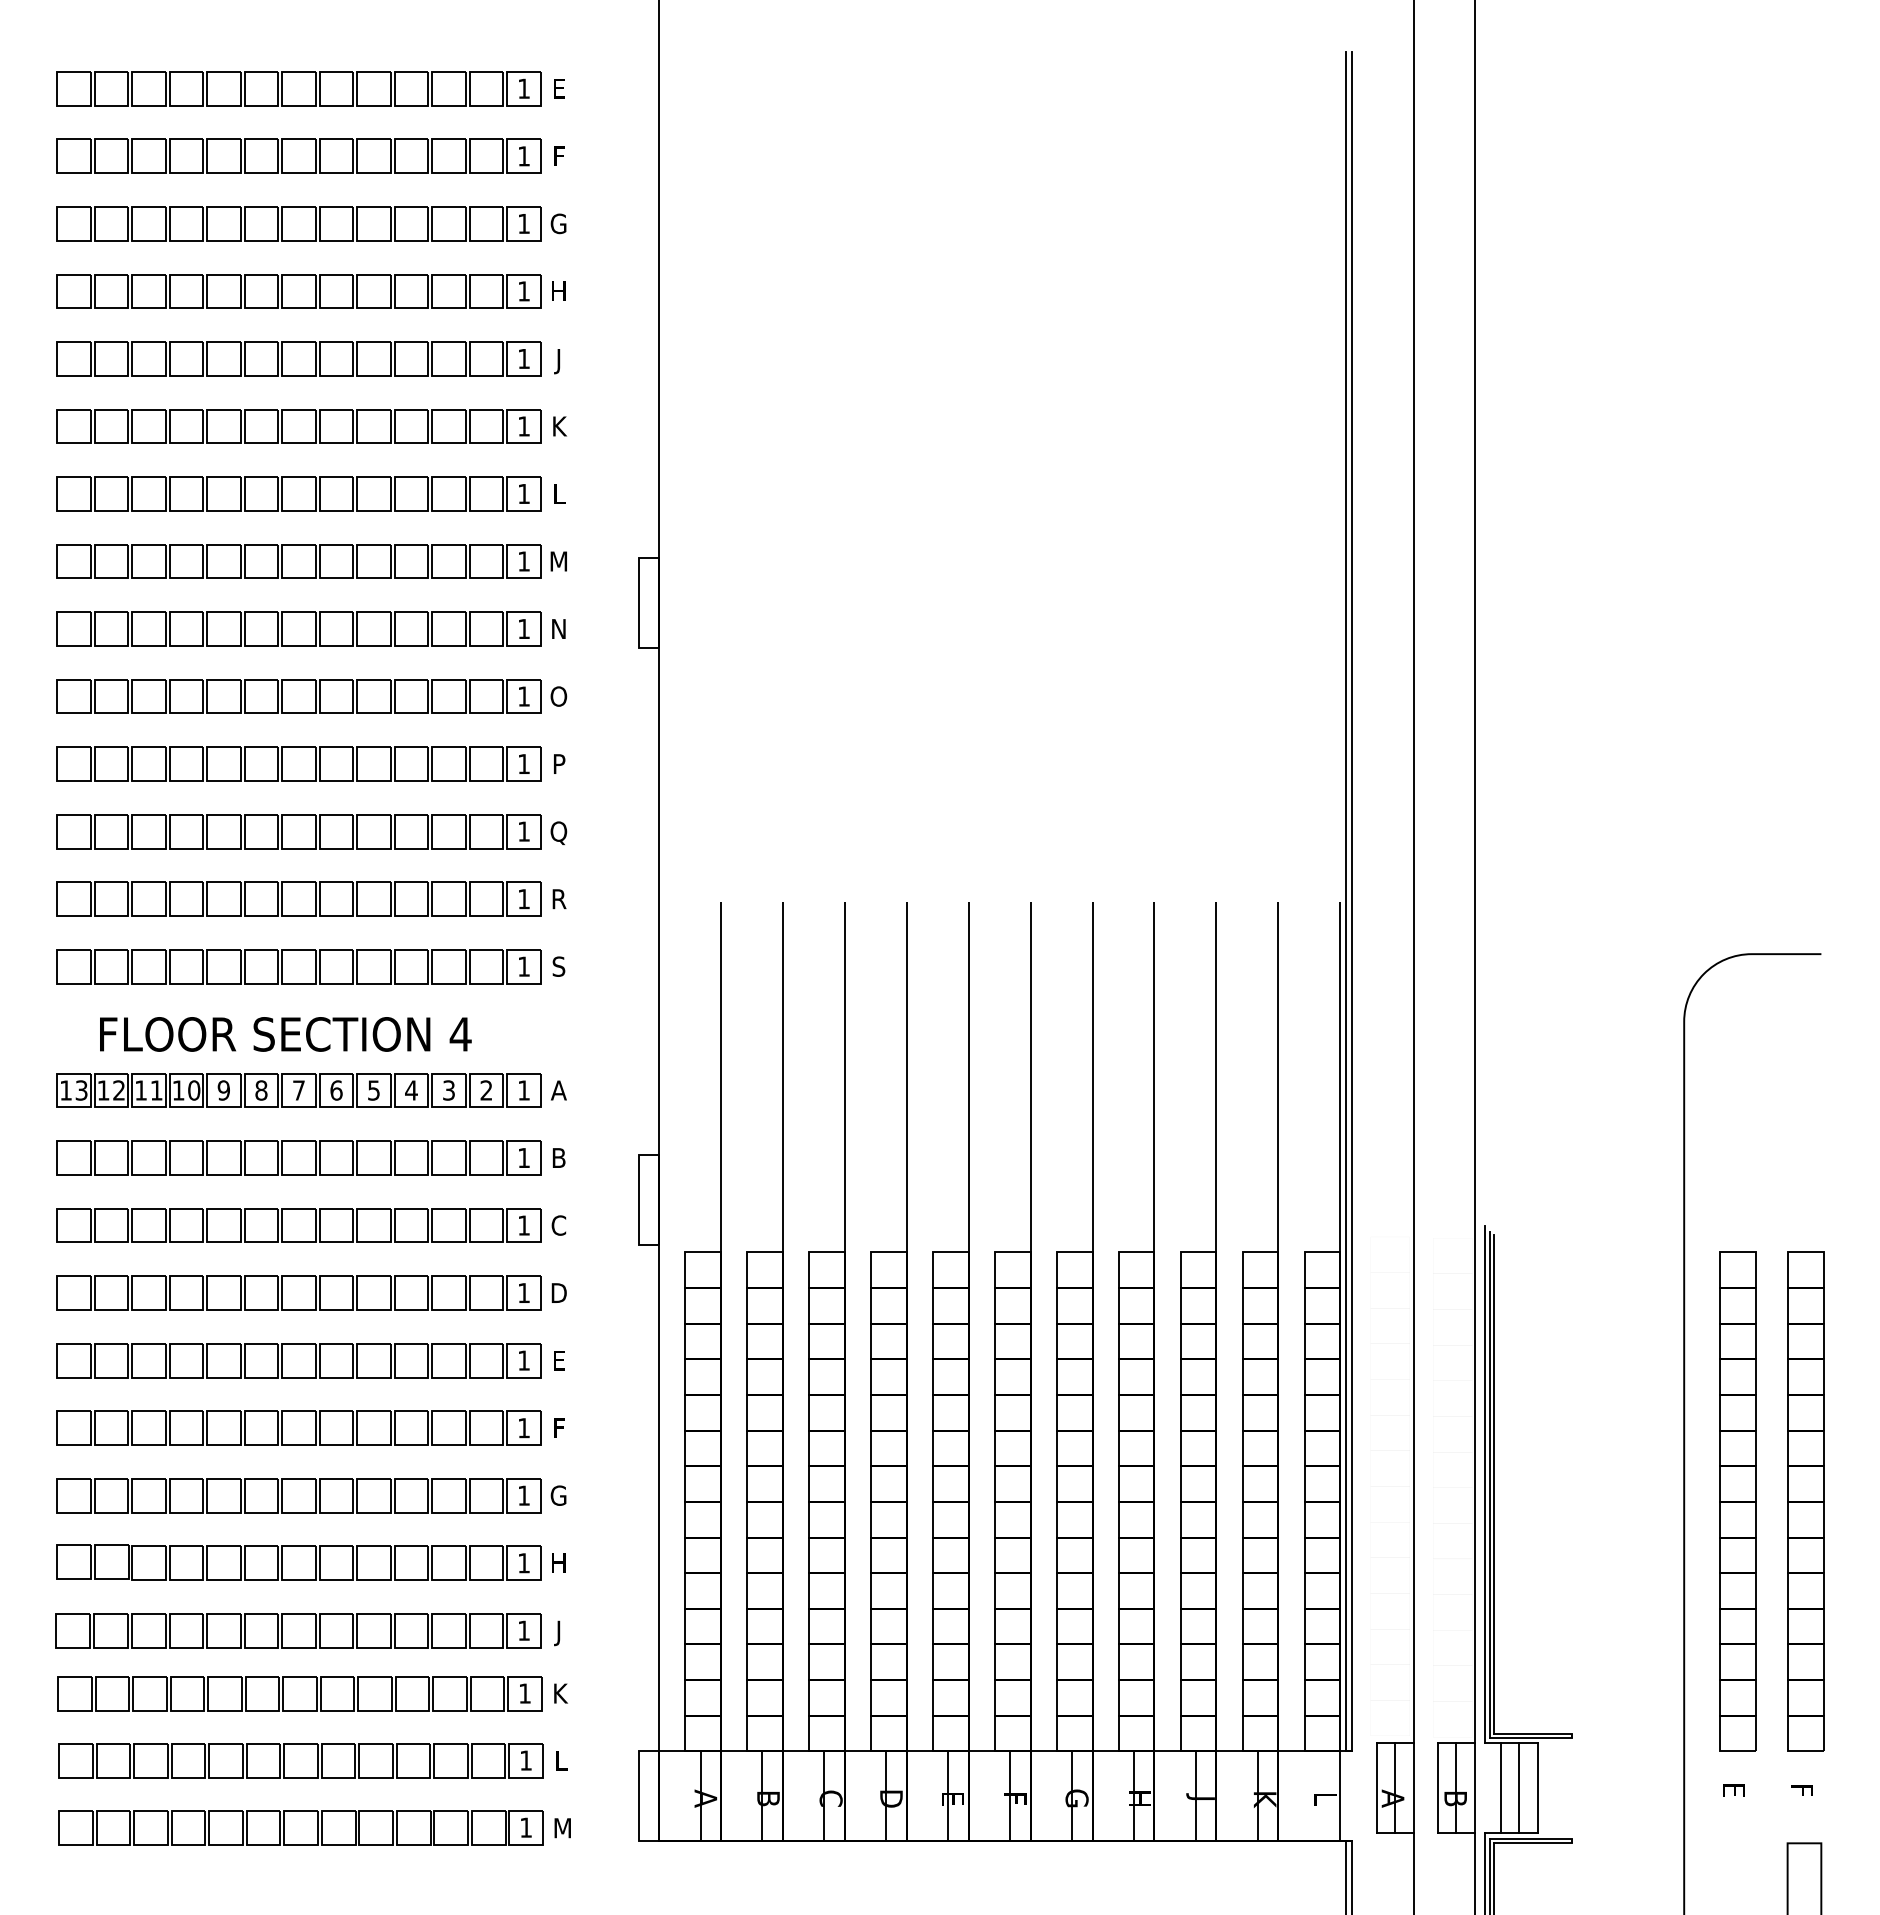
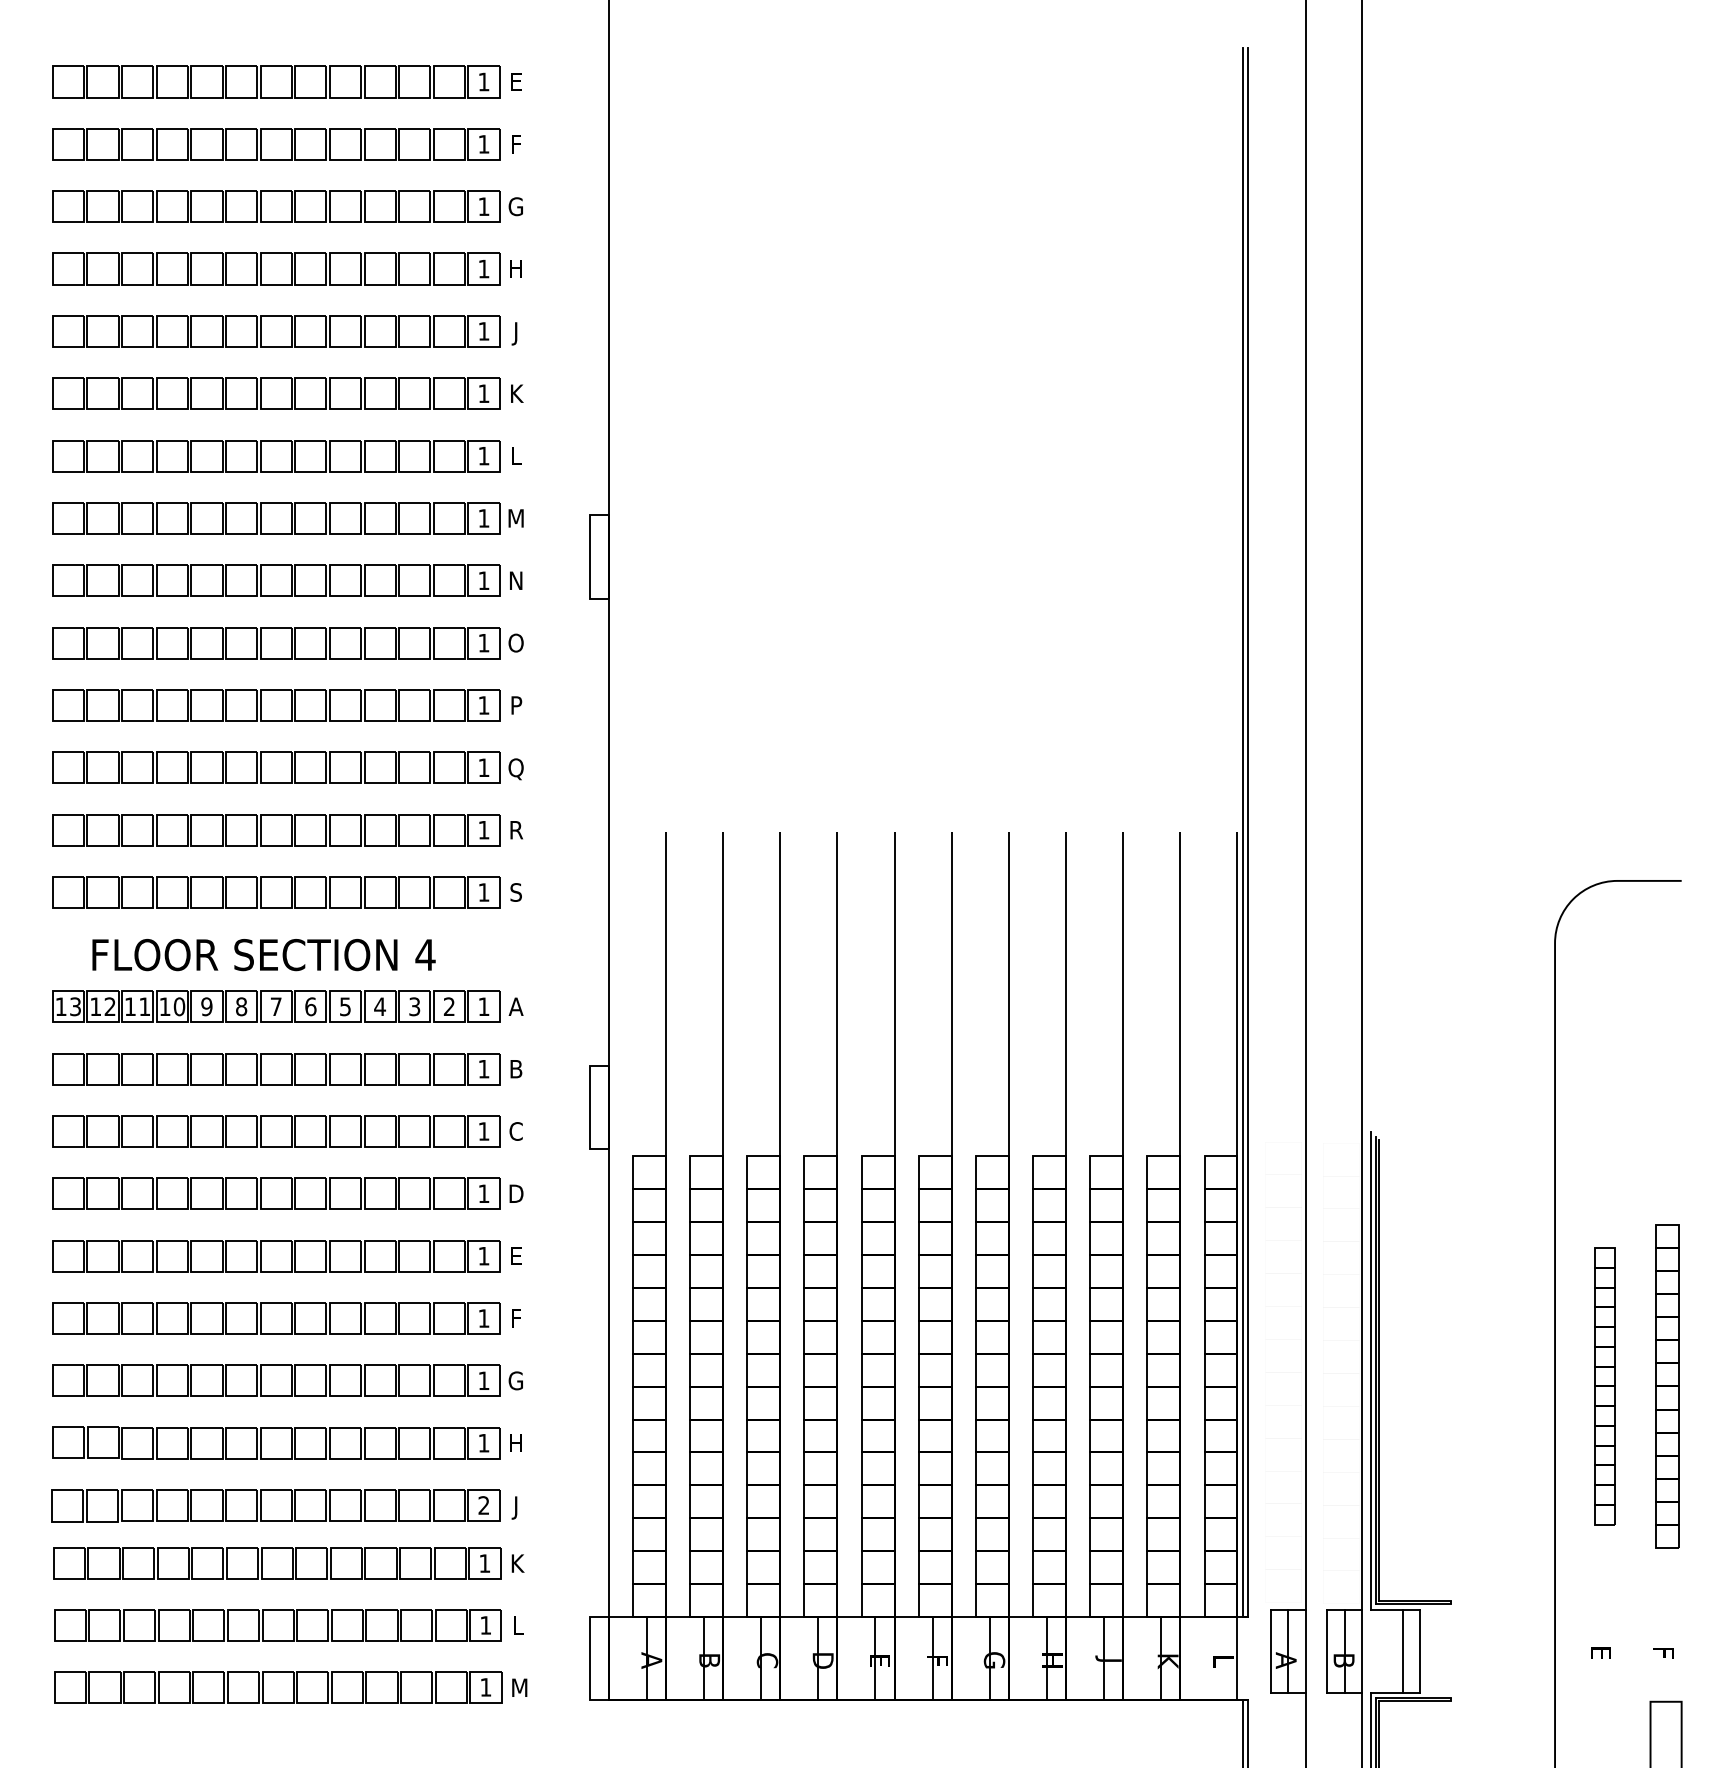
part: (1737, 1501) -> (1604, 1386), size x0.6
part: (1805, 1501) -> (1667, 1386), size x0.7
text: (523, 1630) -> (483, 1505), 1 -> 2
line: (1500, 1788) -> (1385, 1651), removed

